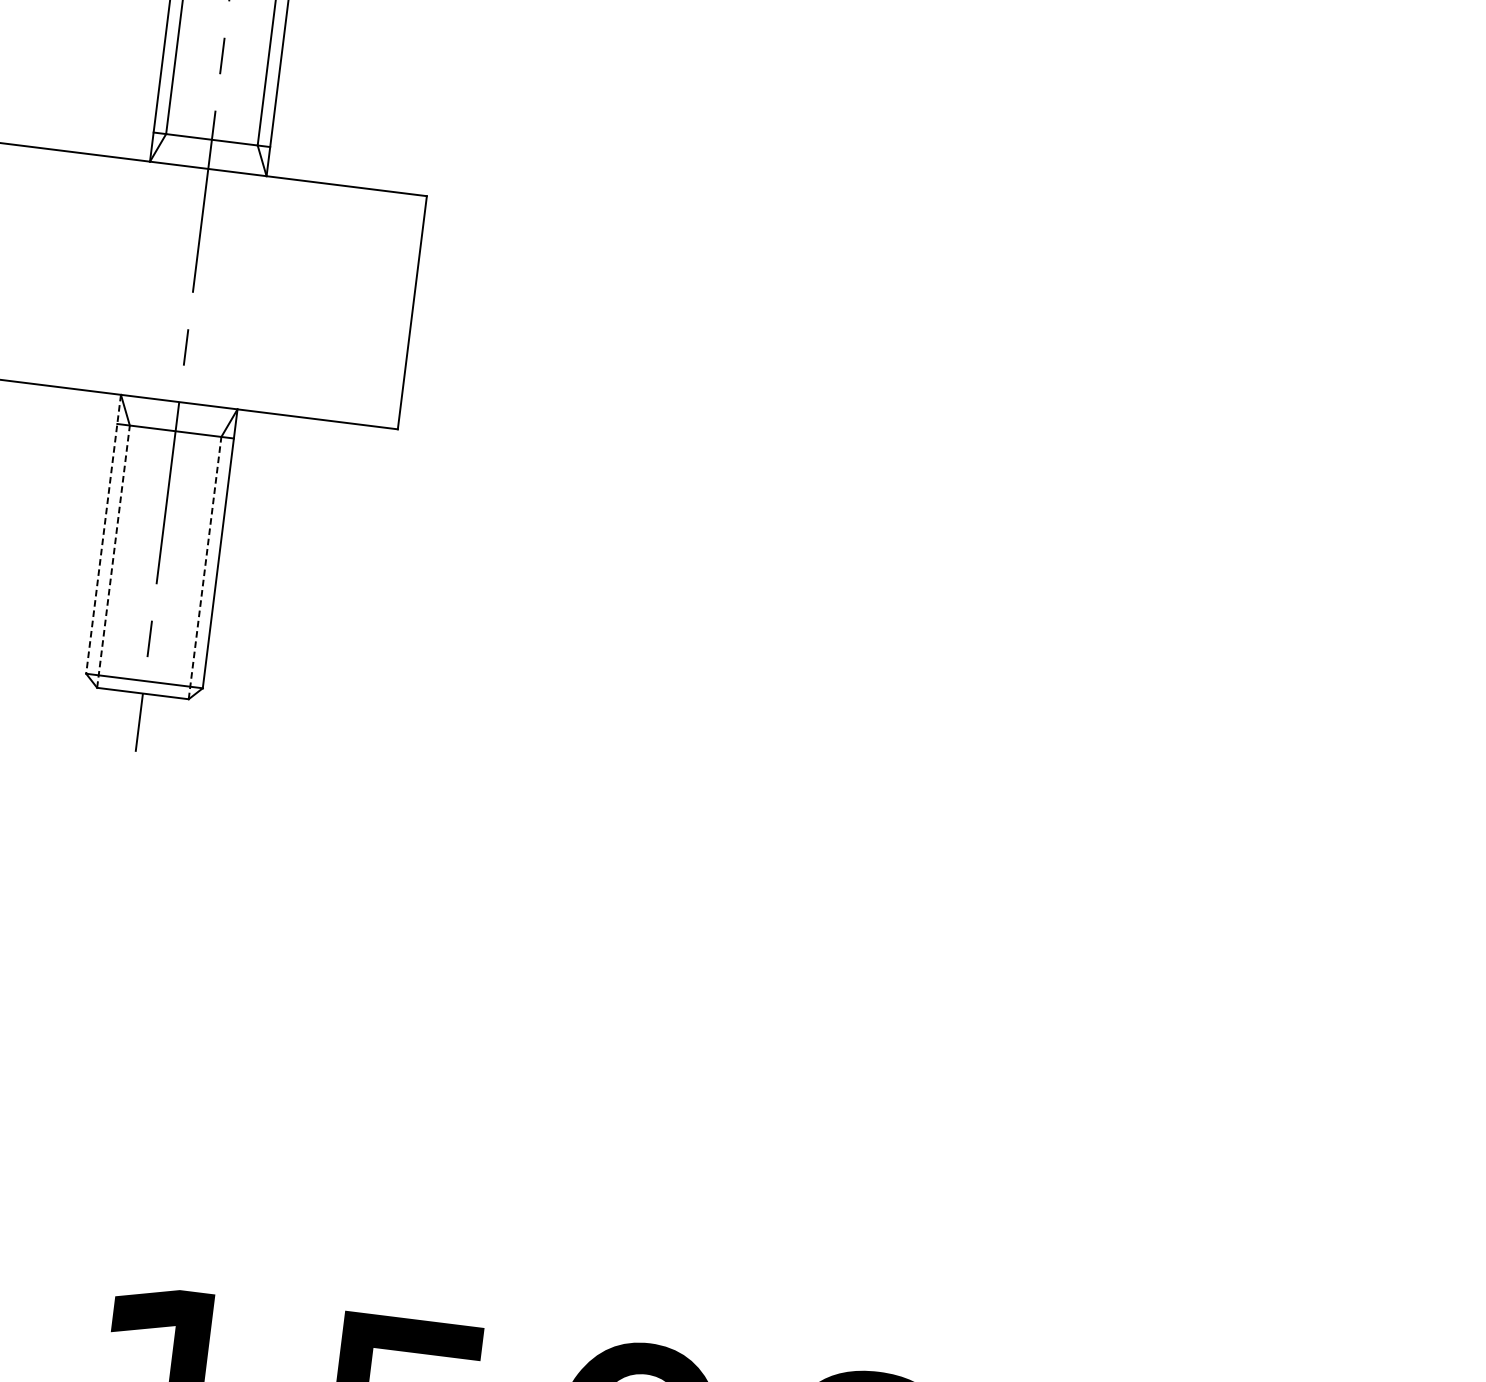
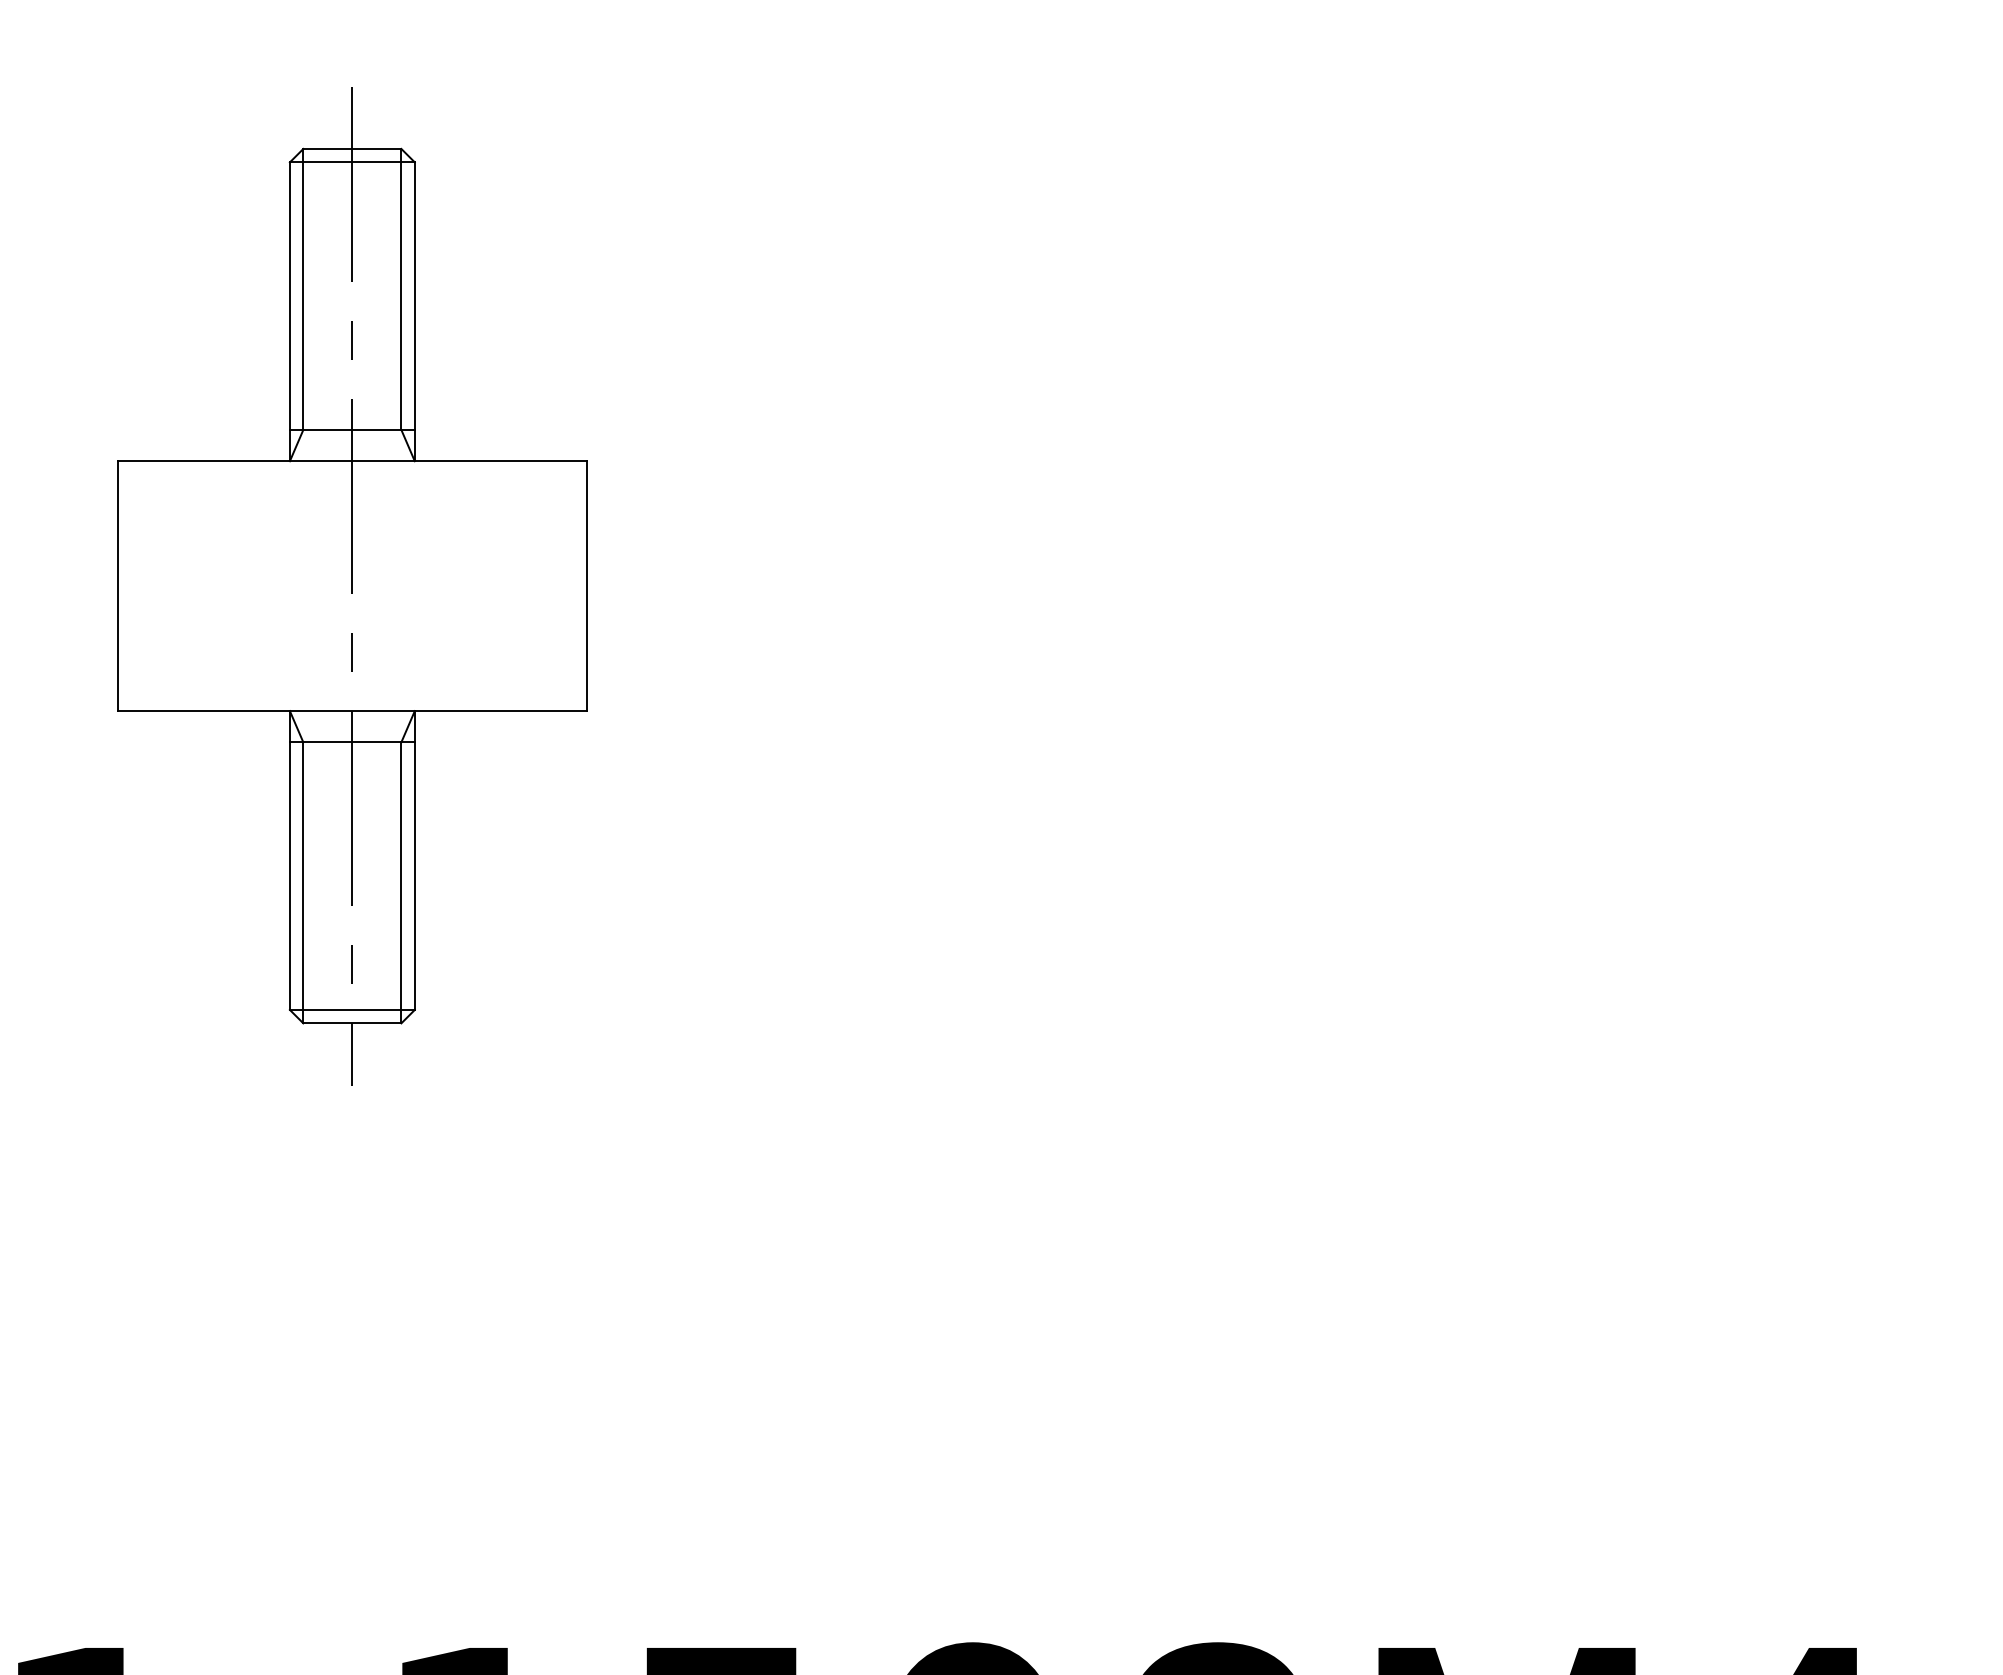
line: (103, 535) -> (289, 861), dashed -> solid
line: (113, 556) -> (303, 882), dashed -> solid
line: (205, 567) -> (401, 882), dashed -> solid

